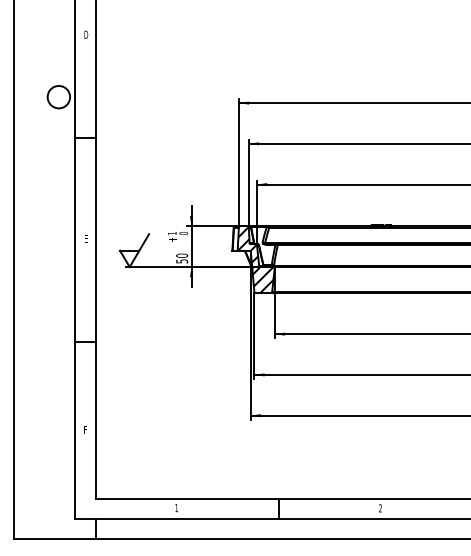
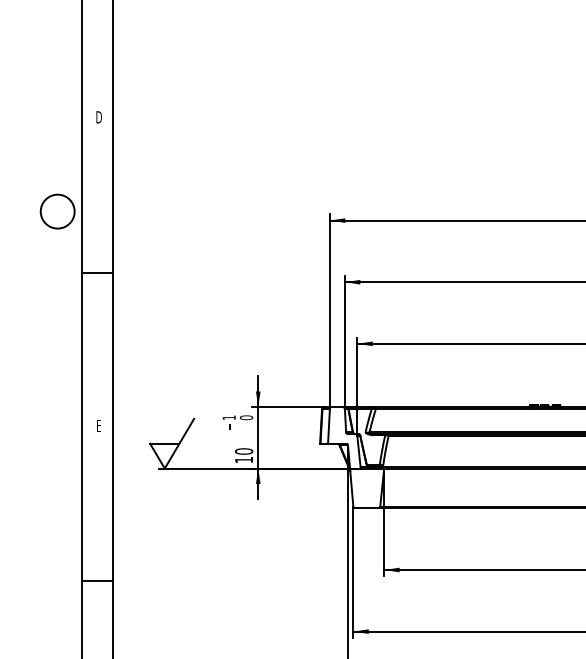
hatch: (255, 260) -> (355, 458), removed
text: (182, 261) -> (244, 460), 50 -> 10

